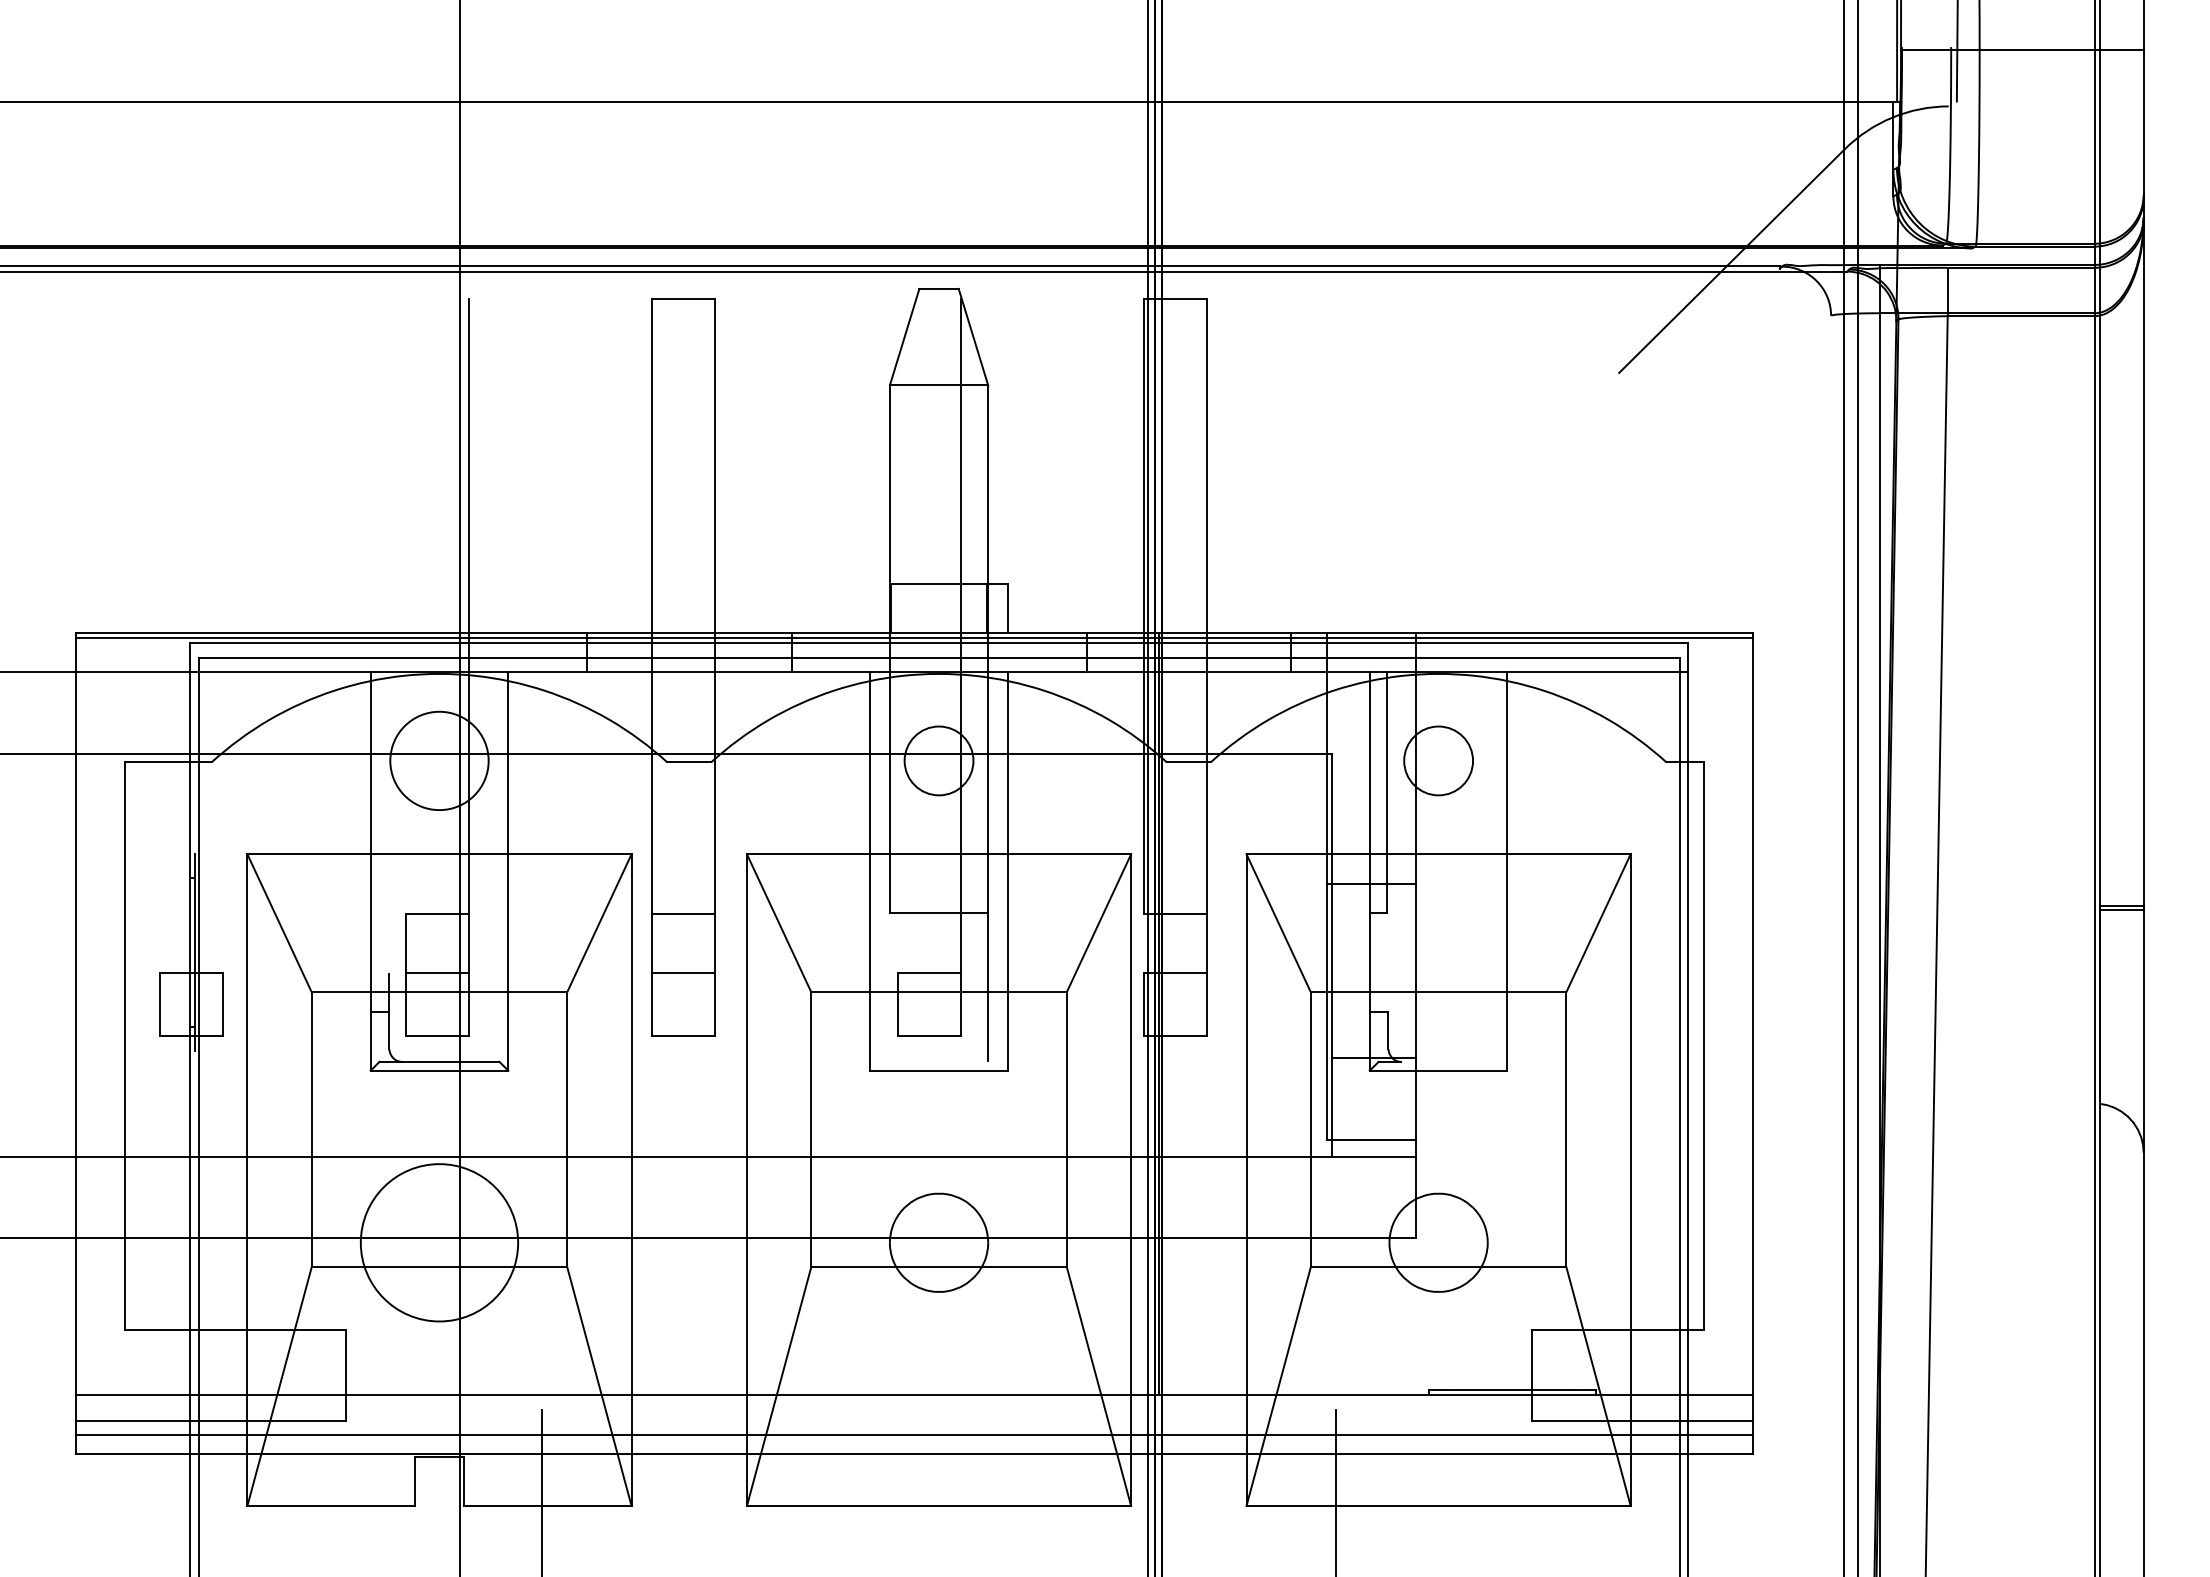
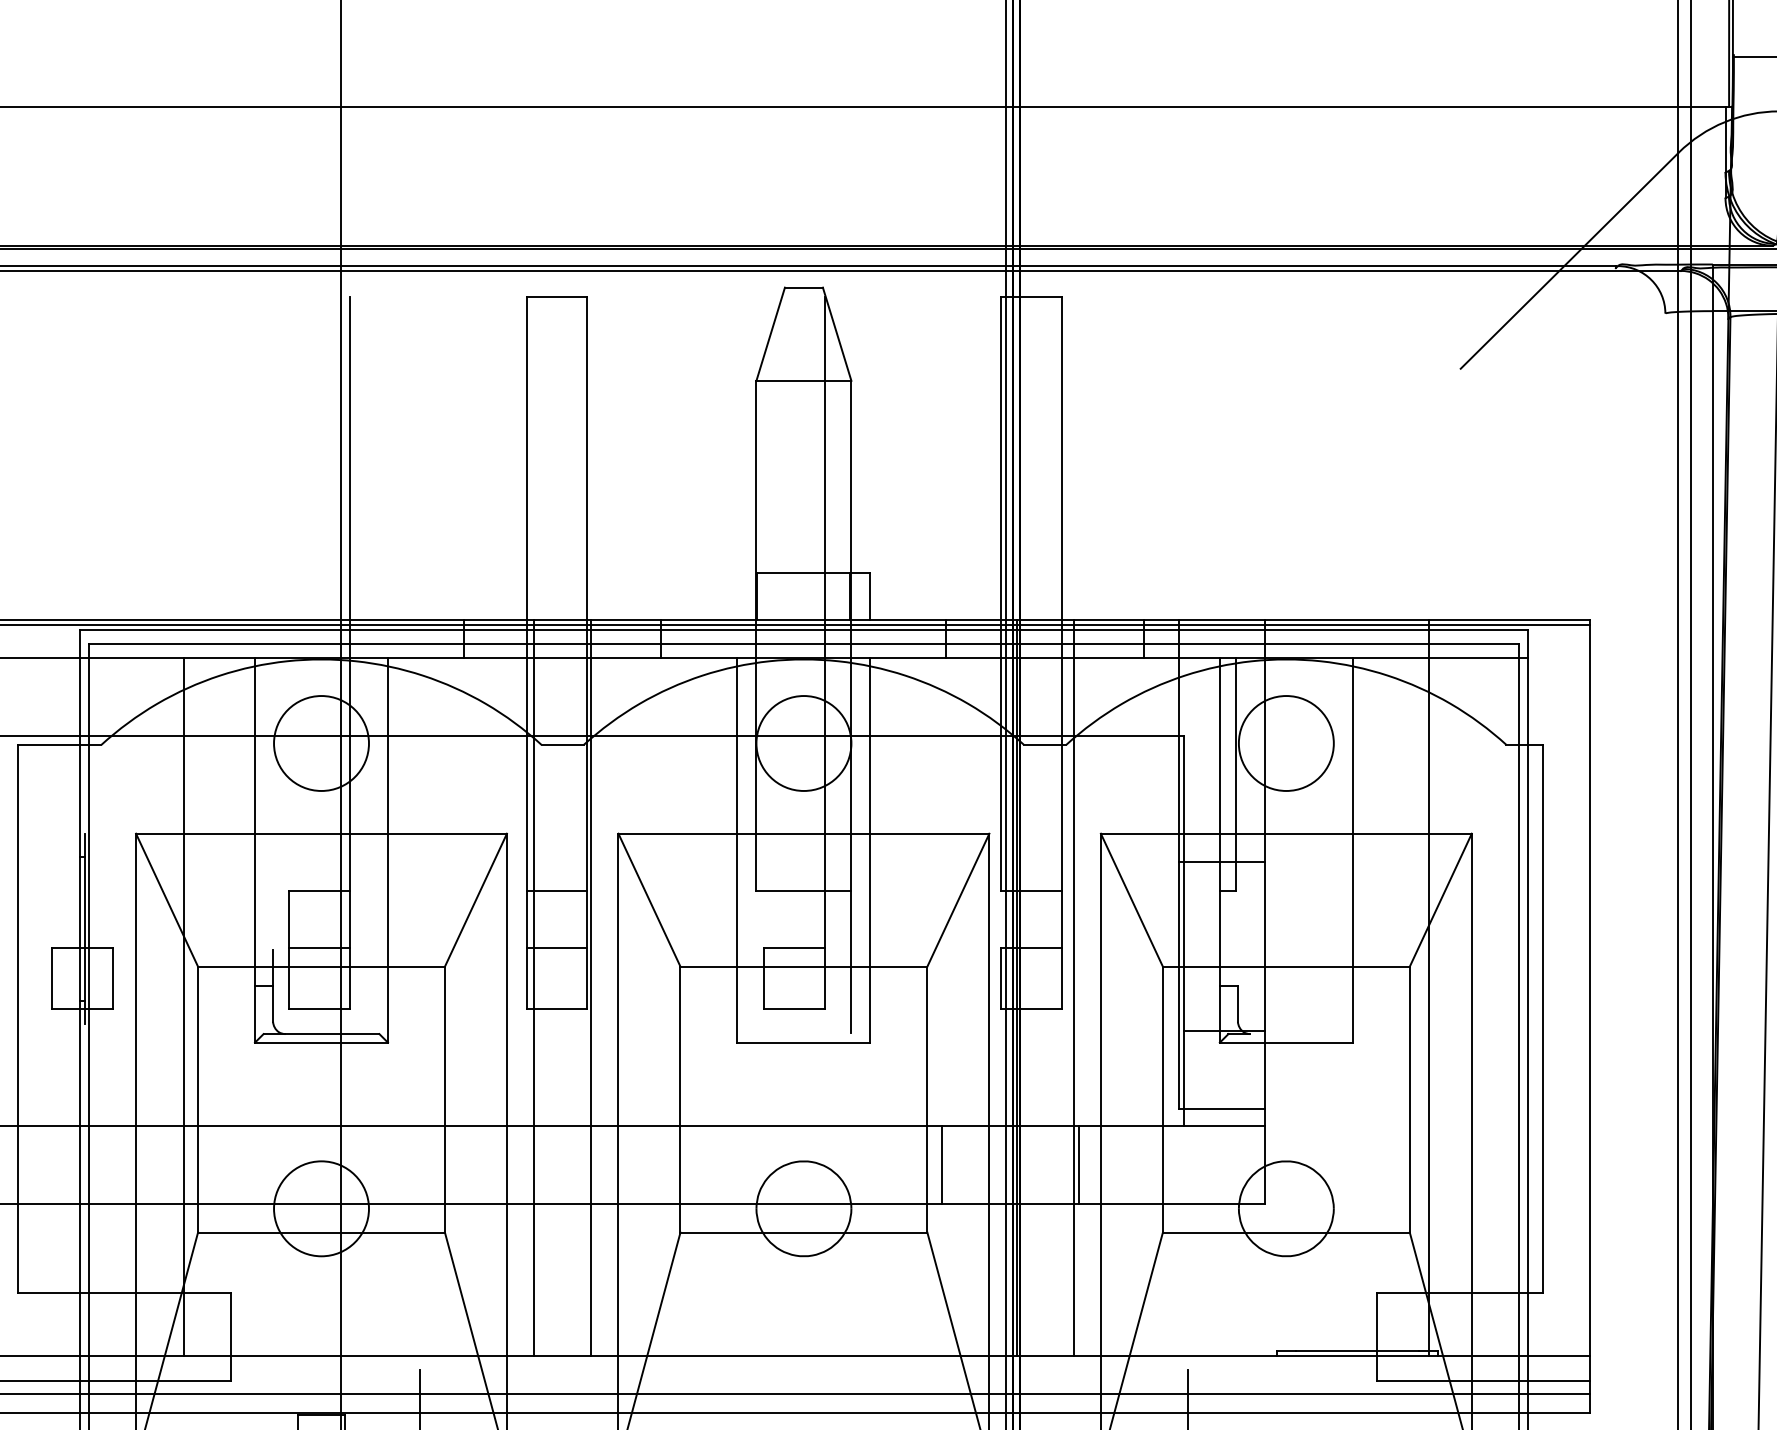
circle: (938, 760) -> (803, 743), size x1.43
circle: (1438, 760) -> (1286, 743), size x1.43
line: (659, 1014) -> (533, 988), added
line: (718, 1014) -> (590, 988), added
line: (1218, 1014) -> (1073, 988), added
line: (1586, 1014) -> (1429, 988), added
line: (296, 1033) -> (183, 1006), added
line: (1081, 1196) -> (941, 1164), added
line: (1224, 1196) -> (1079, 1164), added
circle: (439, 1242) -> (321, 1208), size x0.62

